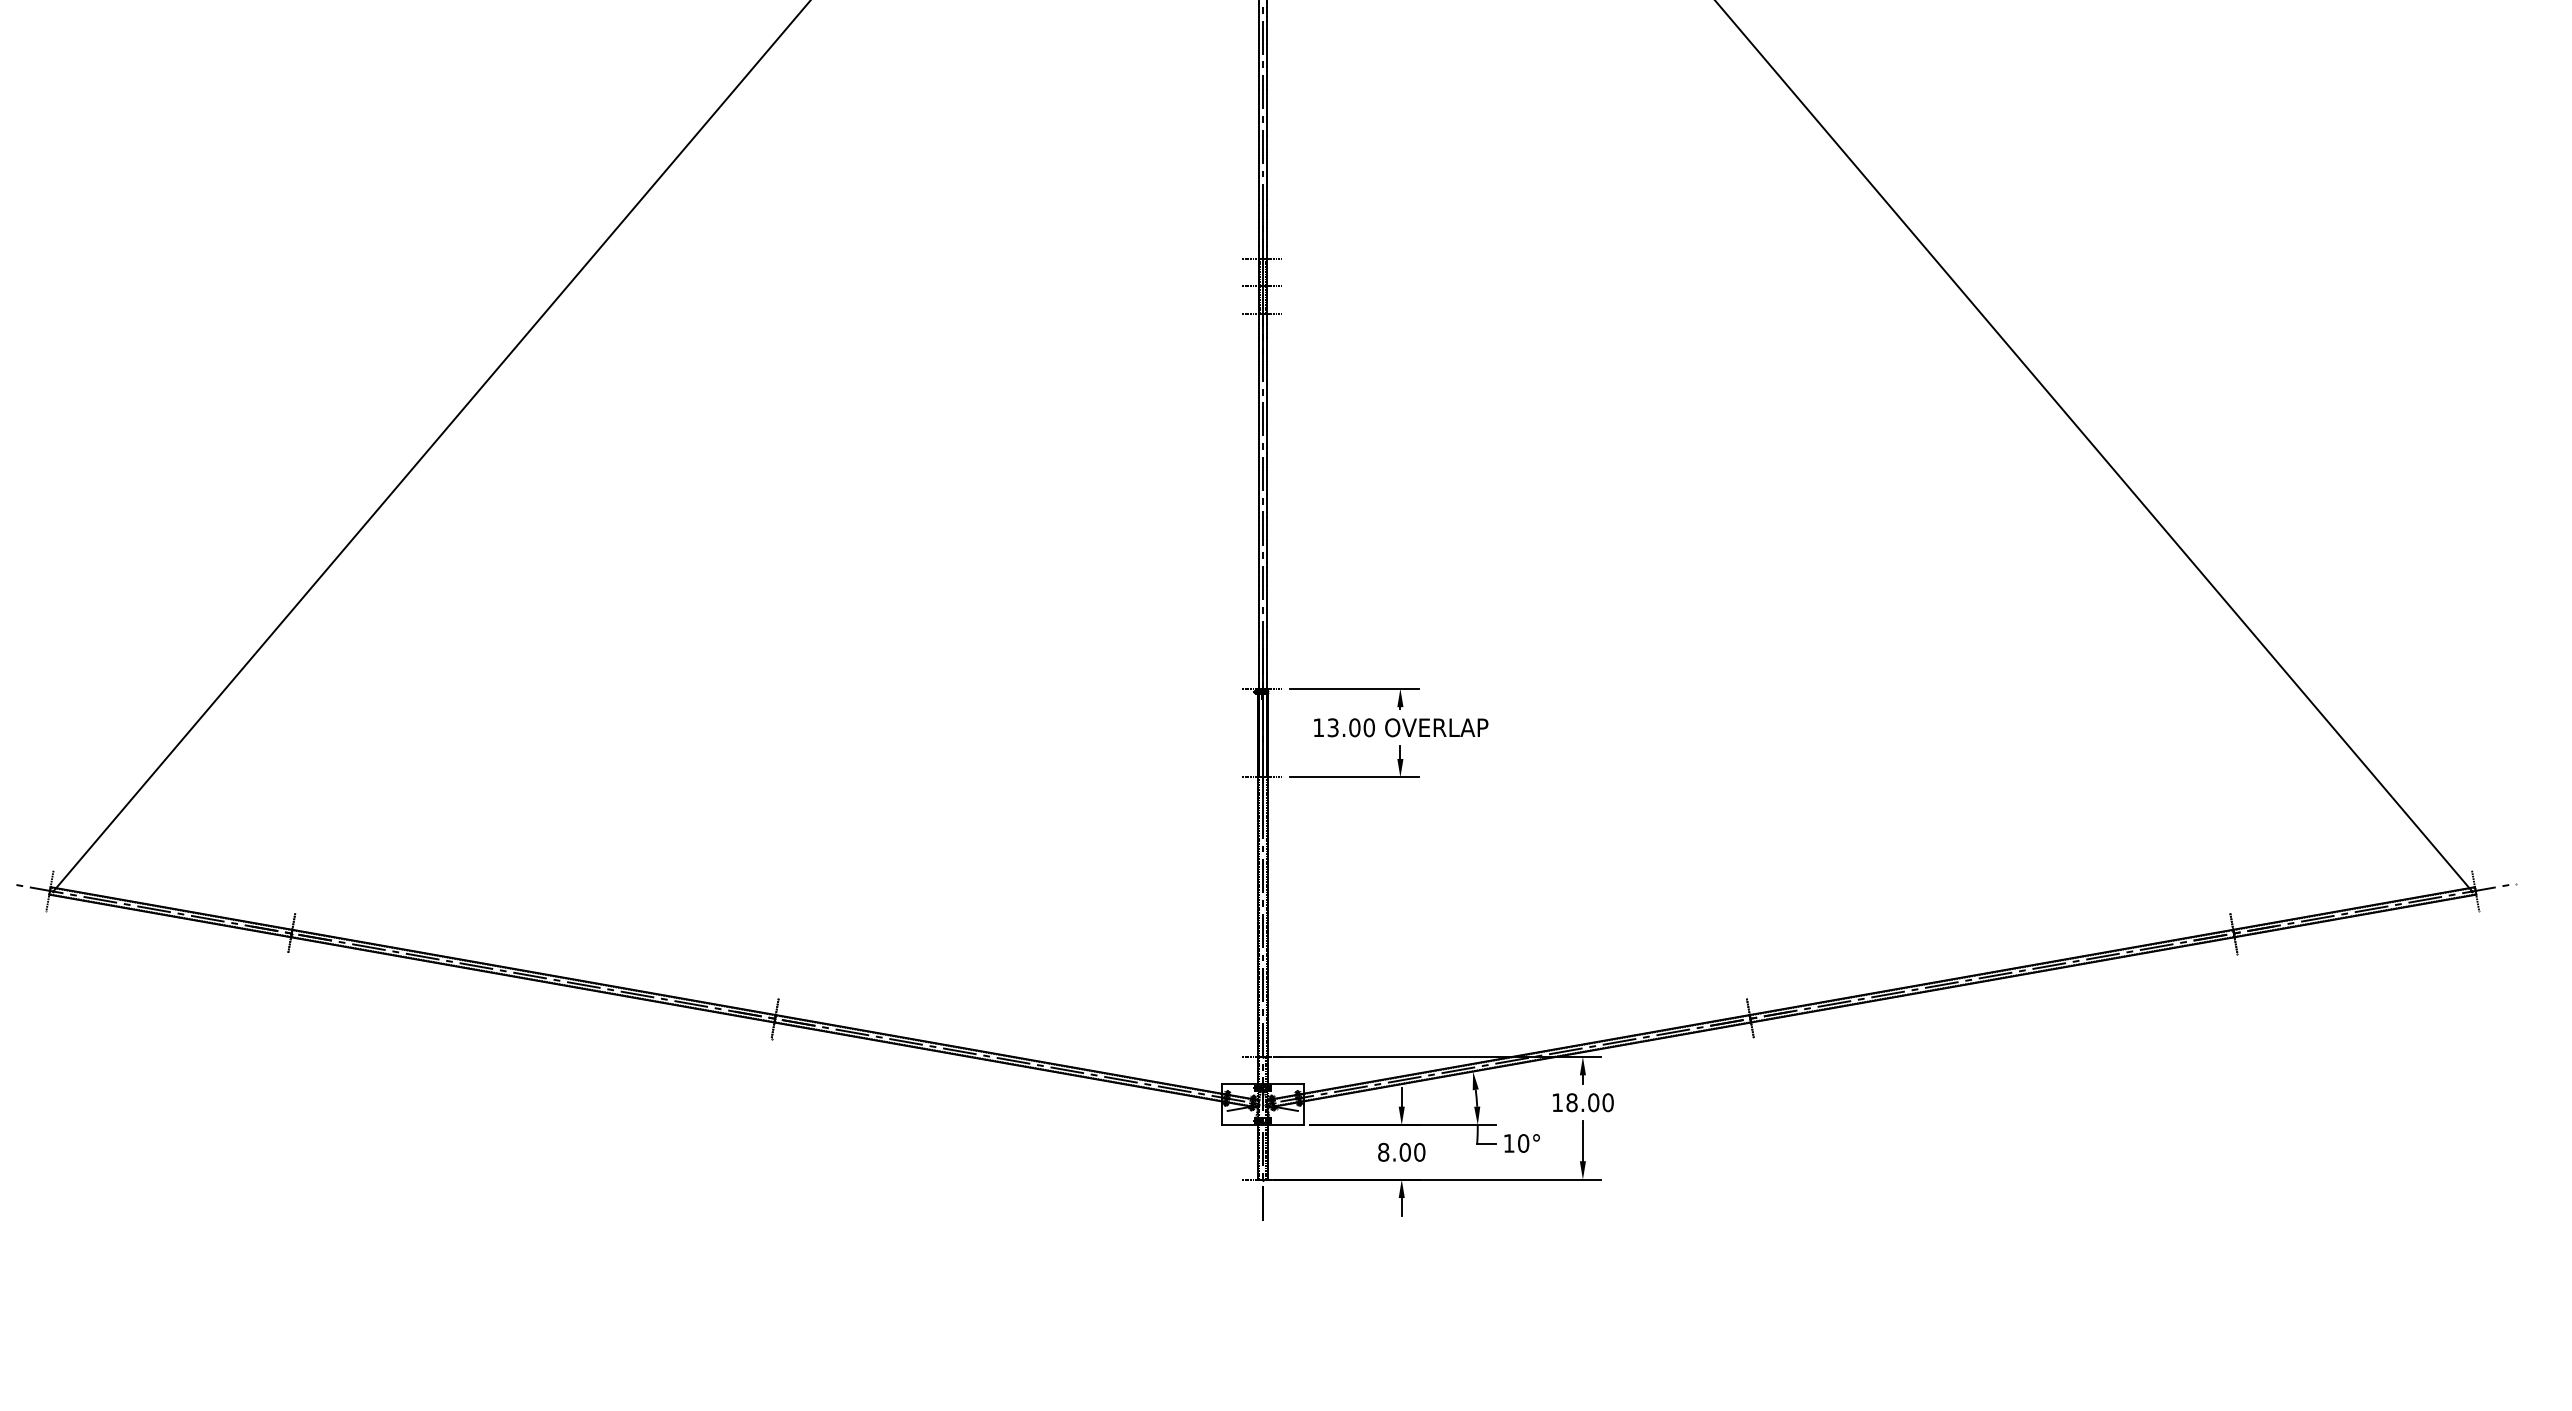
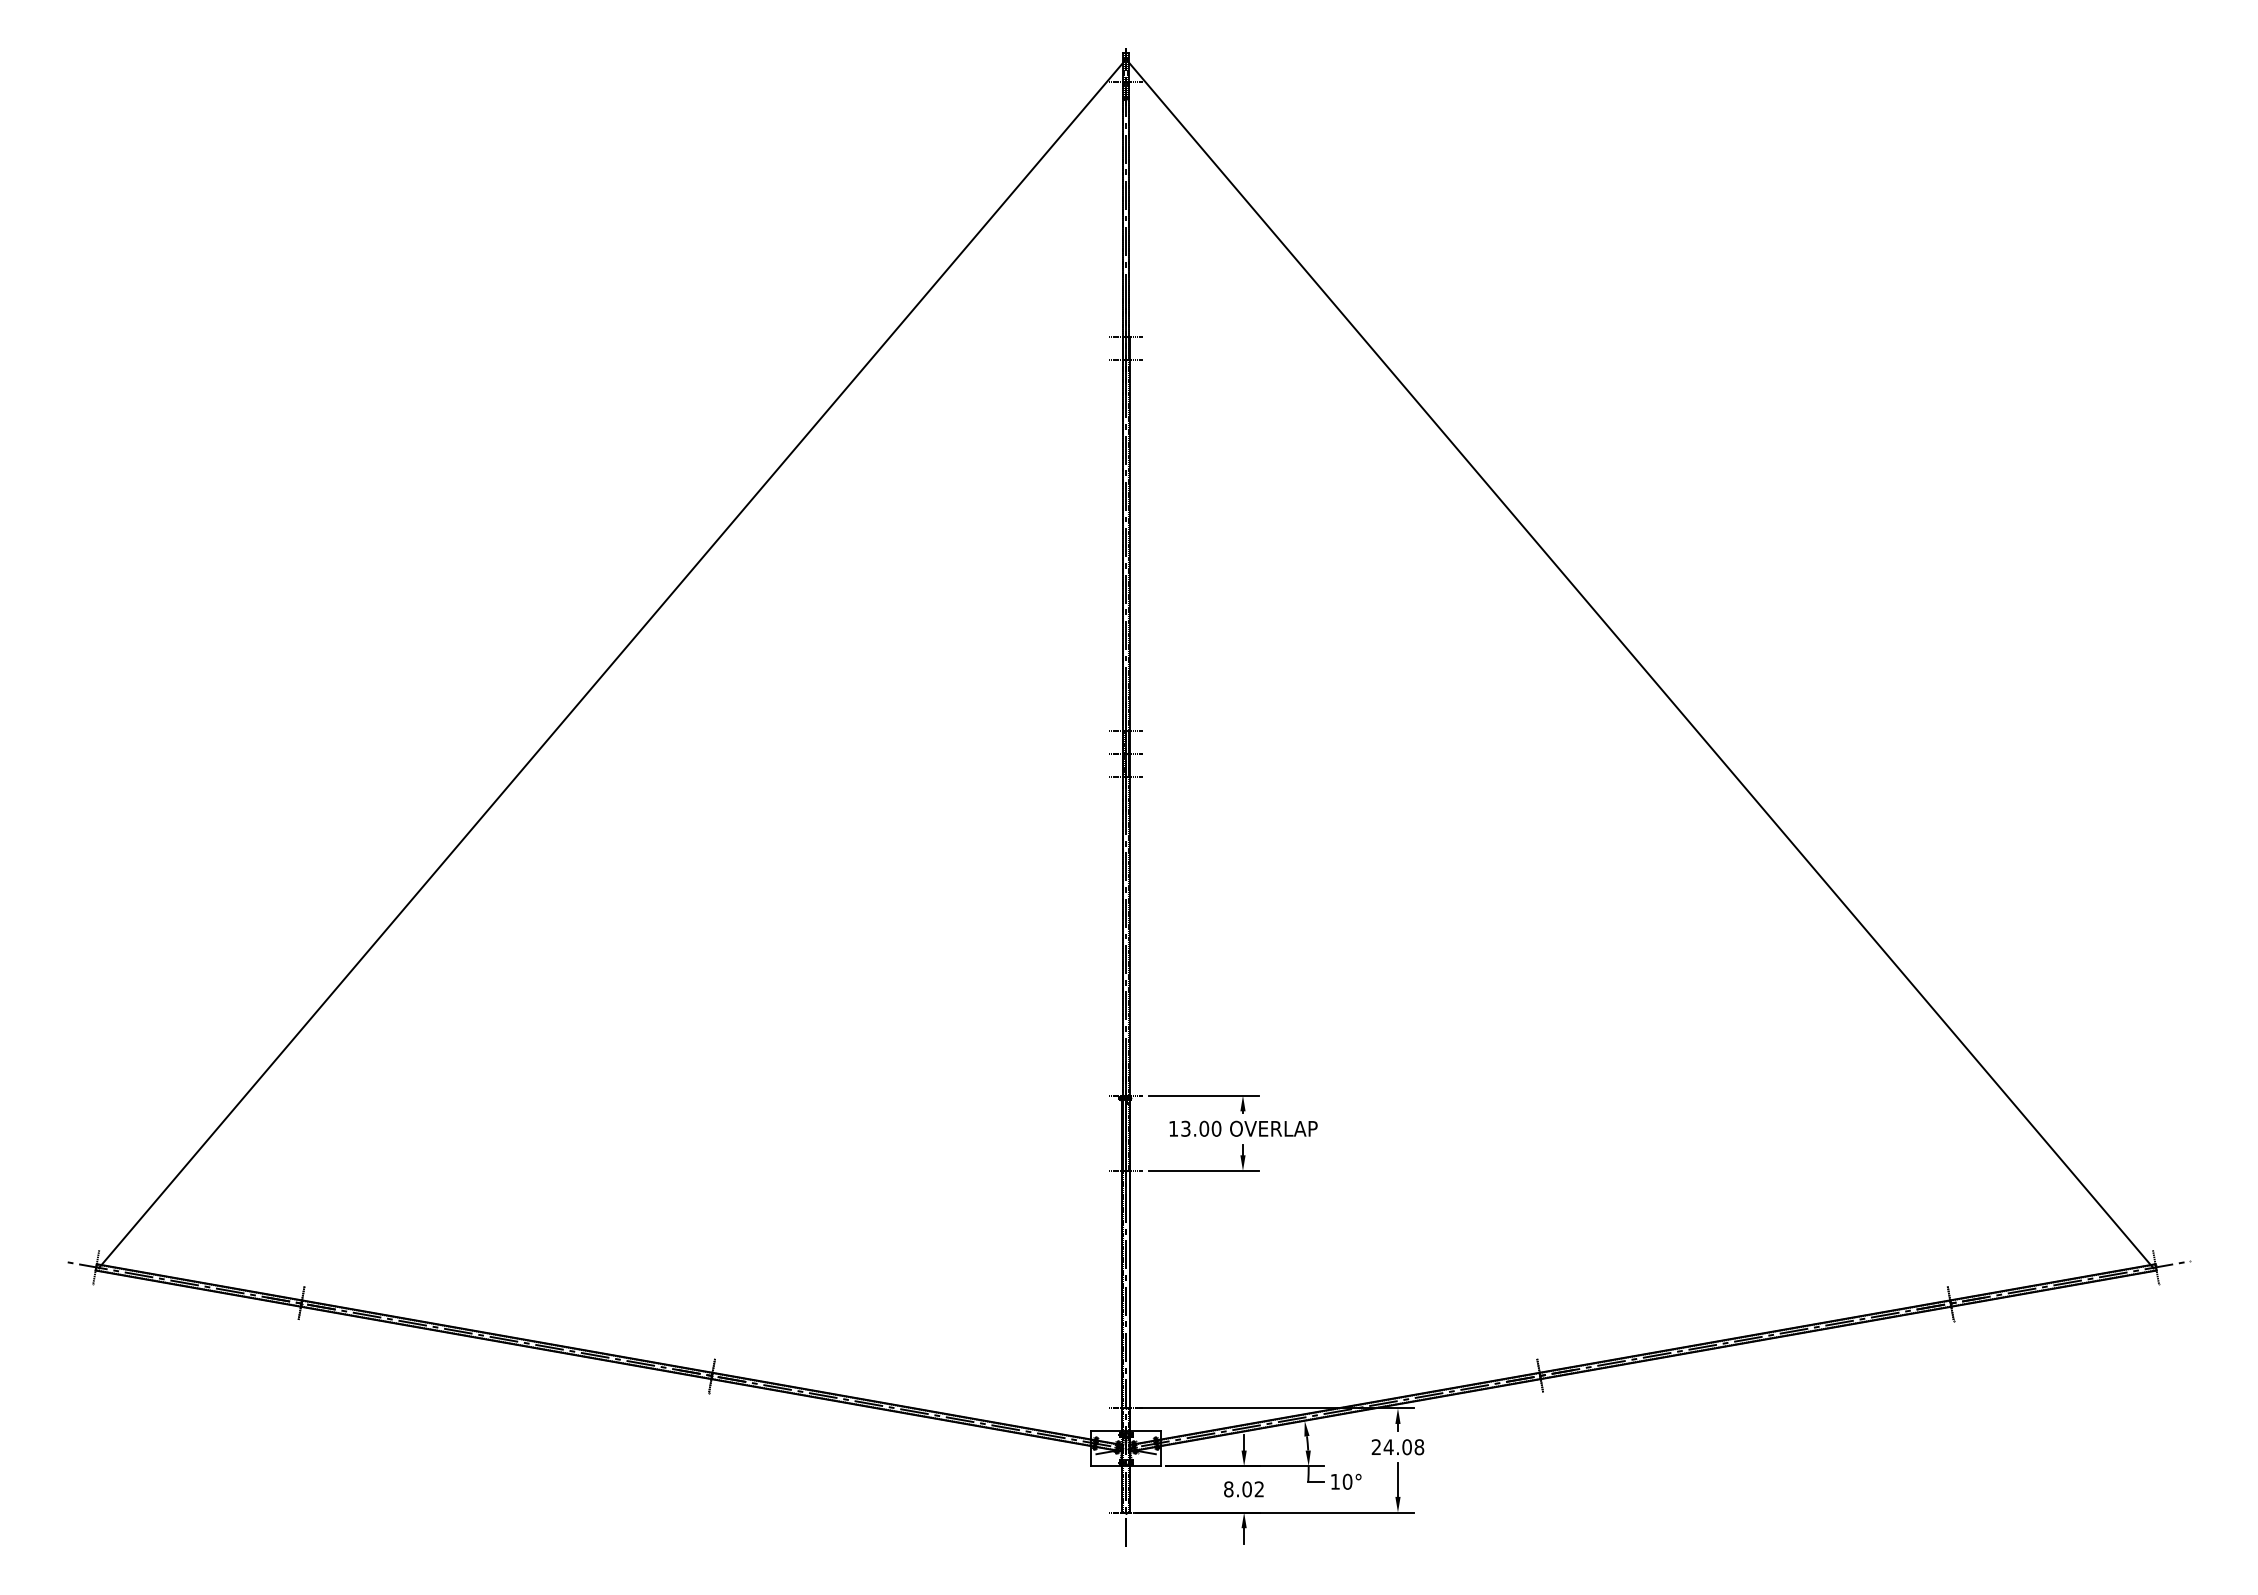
text: (1582, 1103) -> (1397, 1447), 18.00 -> 24.08
text: (1419, 1152) -> (1259, 1489), 8.00 -> 8.02

